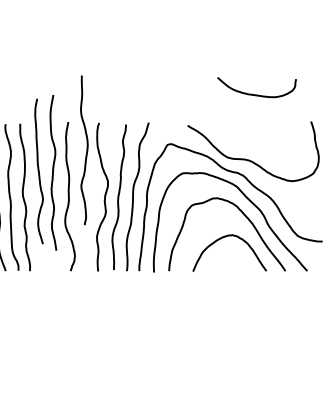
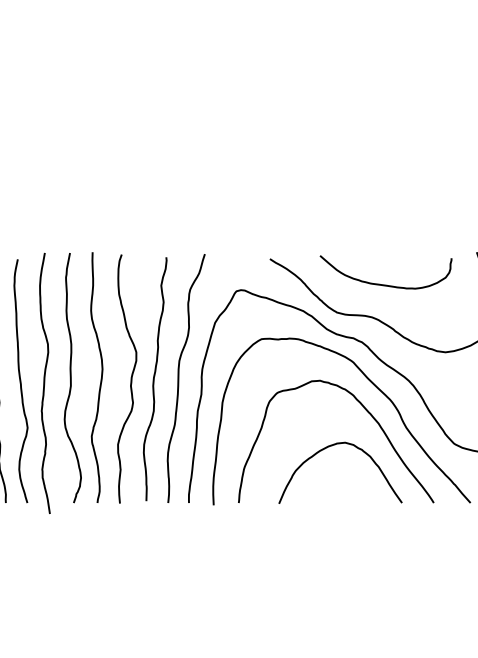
curve: (256, 94) -> (385, 284), moved
curve: (86, 150) -> (100, 377), moved
part: (45, 172) -> (31, 382), moved

